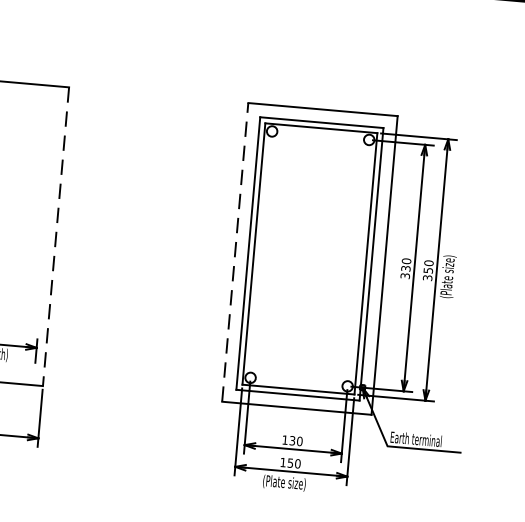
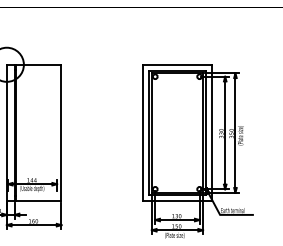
line: (56, 237) -> (61, 133), dashed -> solid
line: (235, 251) -> (143, 132), dashed -> solid

